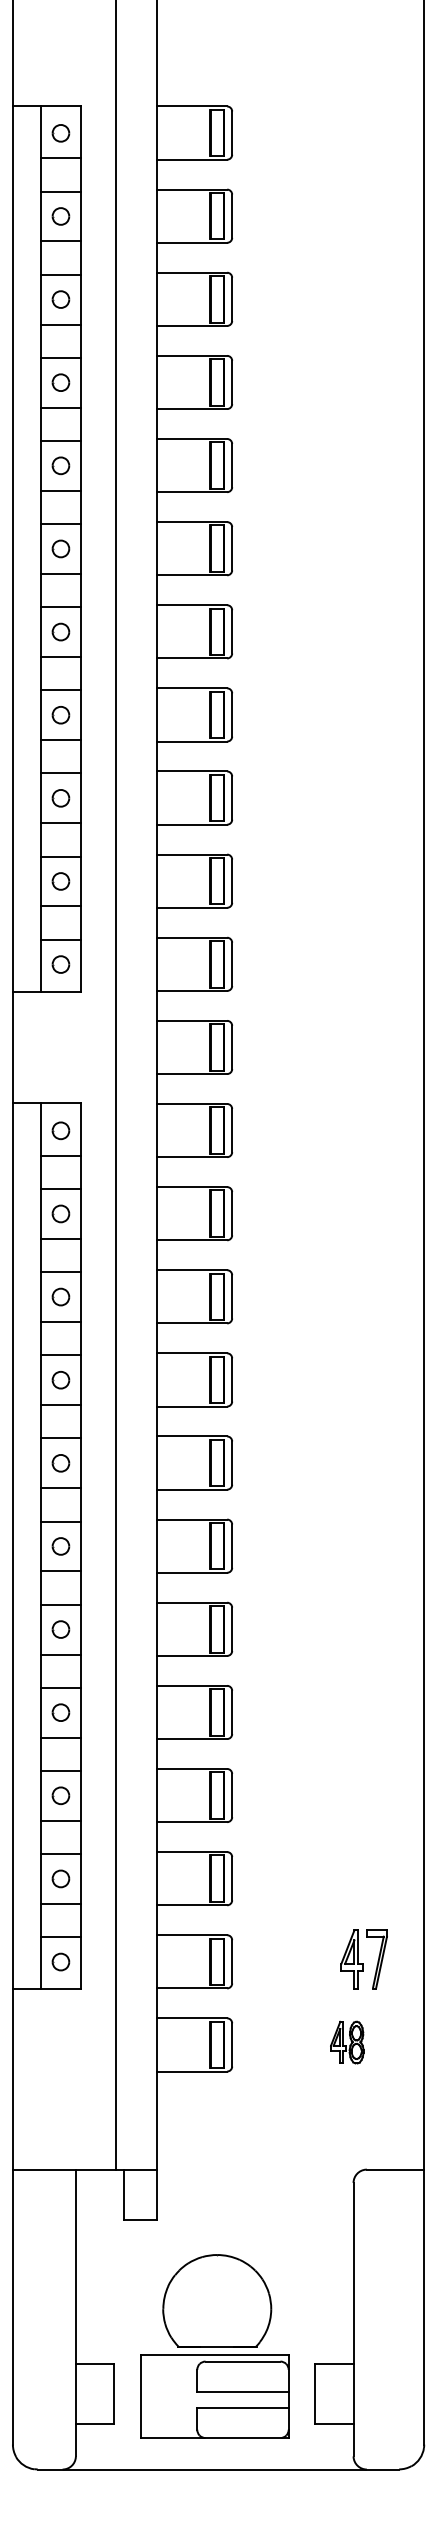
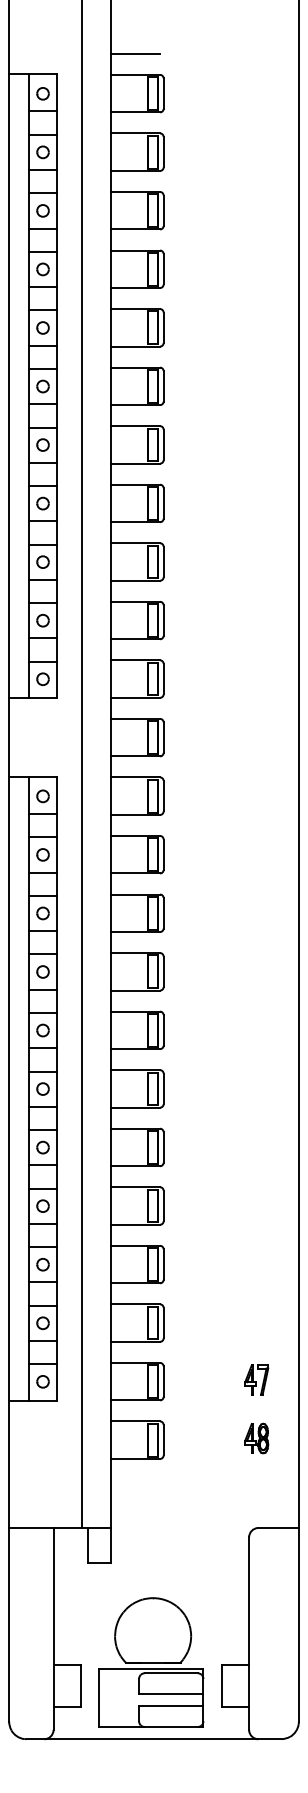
line: (192, 76) -> (135, 53), added
part: (364, 1958) -> (256, 1379), size x0.71
part: (346, 2042) -> (256, 1438), moved
part: (214, 2346) -> (151, 1662), moved

